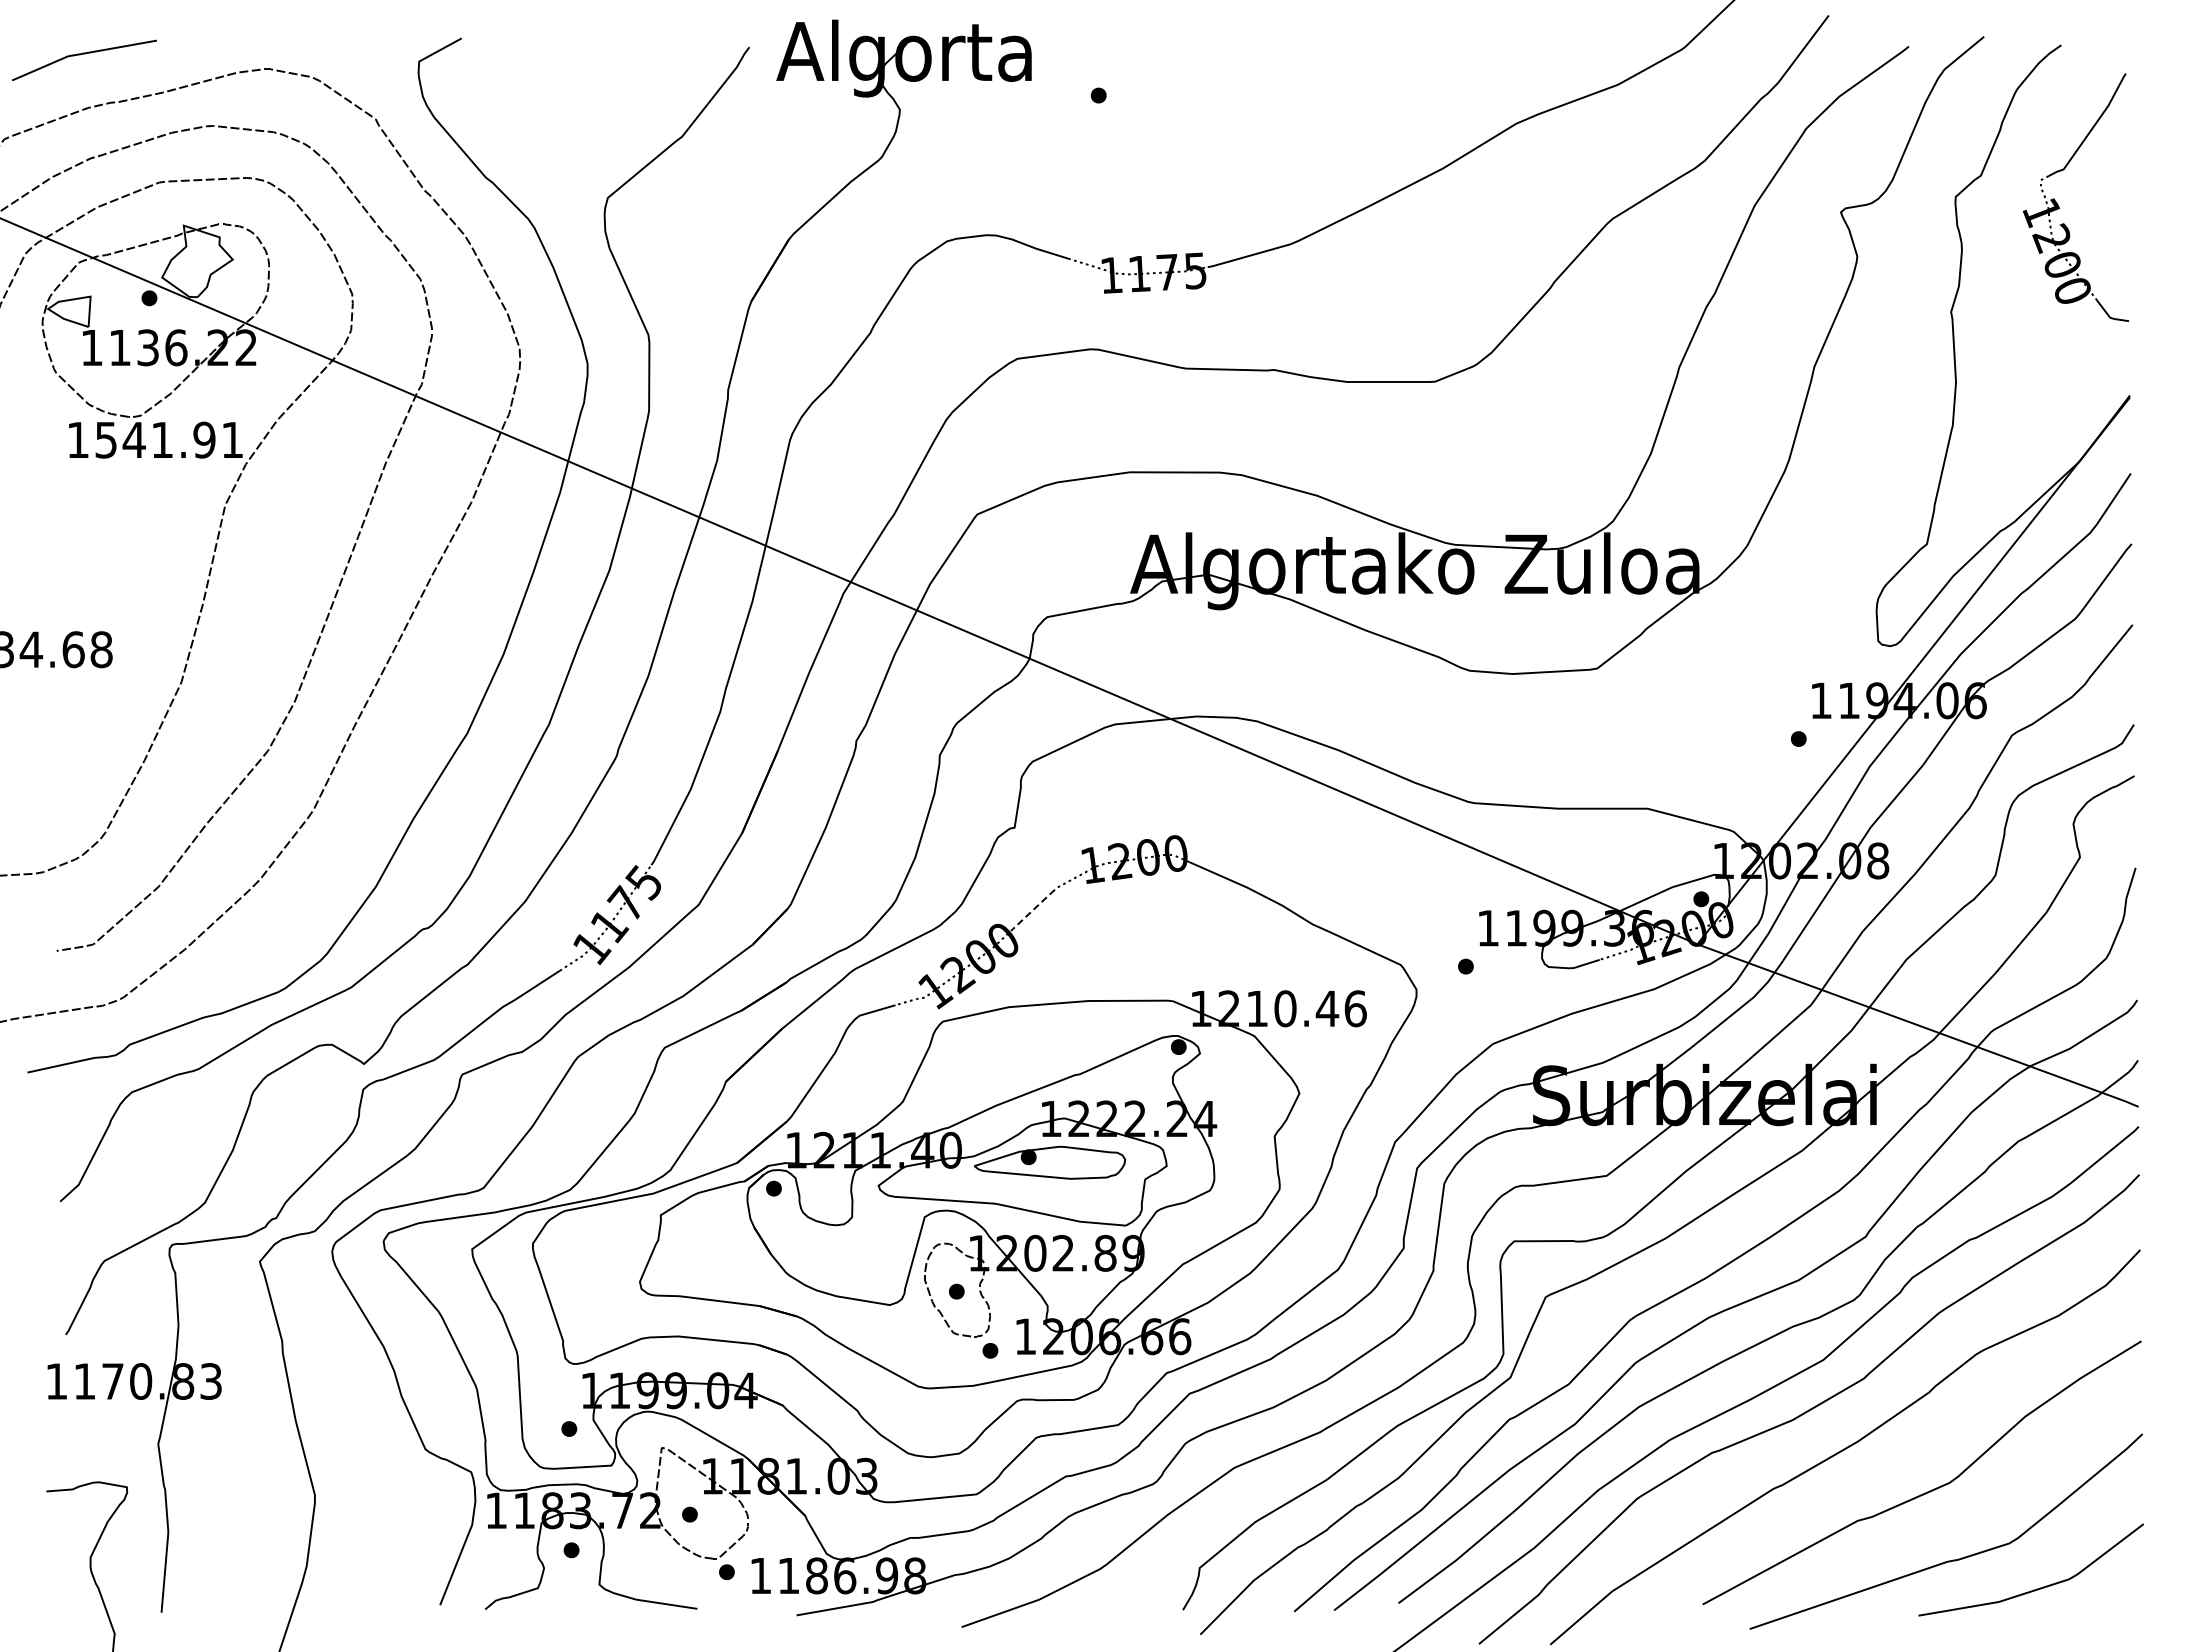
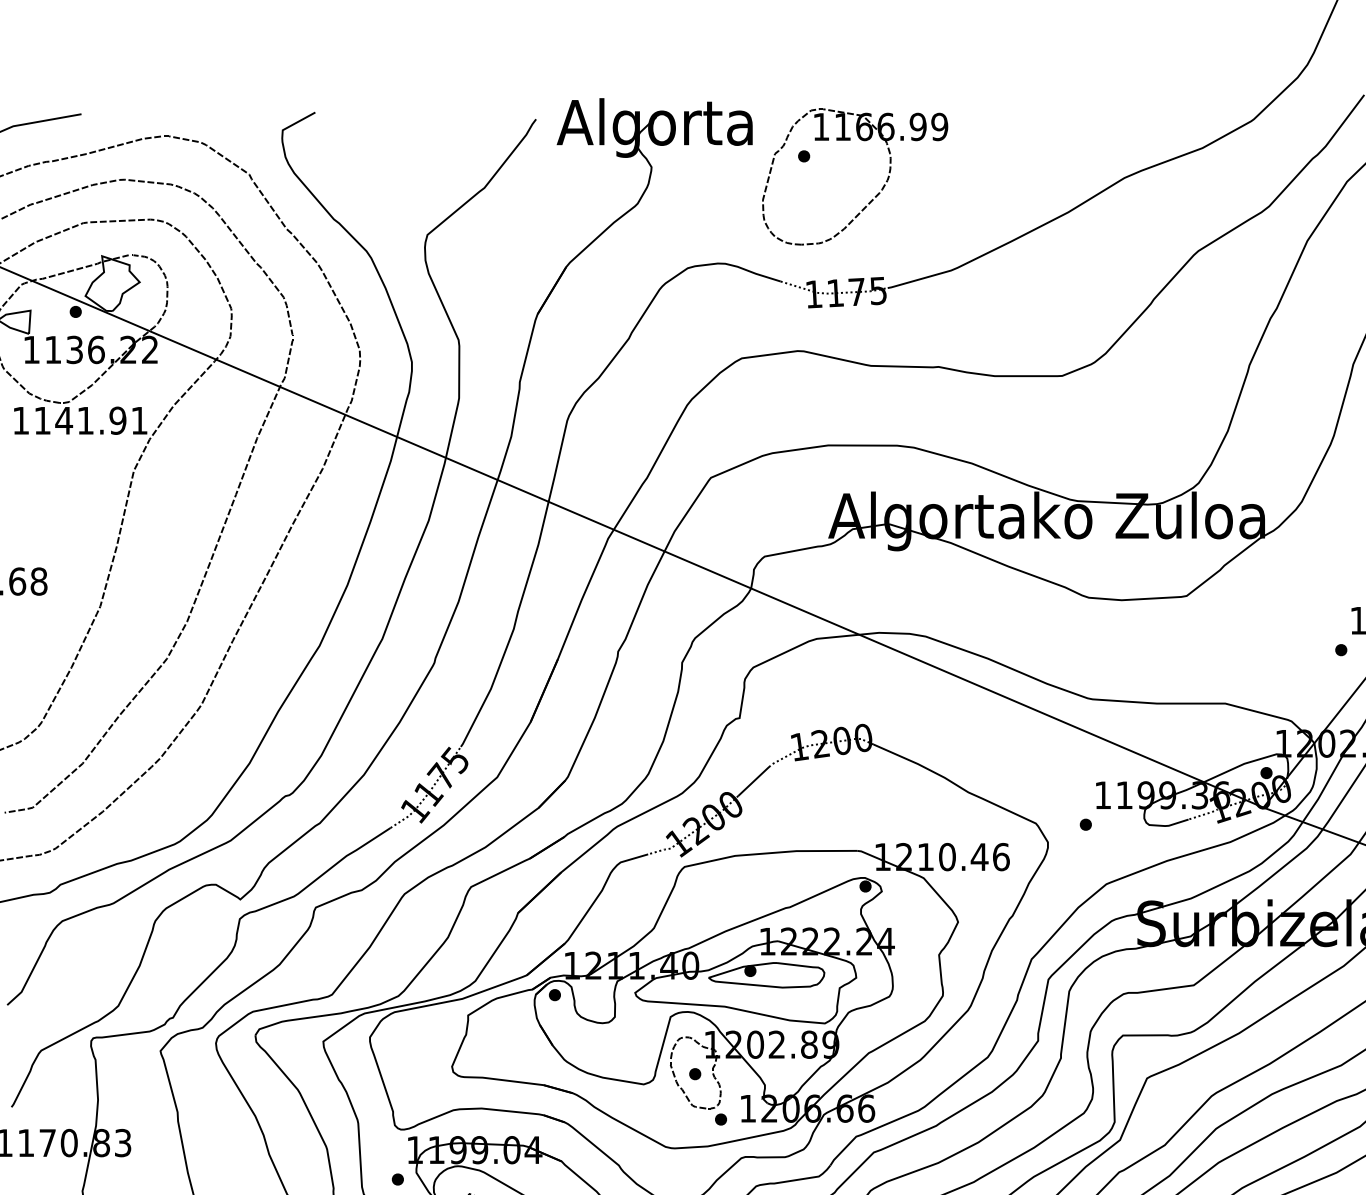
part: (1191, 147) -> (875, 196), added
text: (105, 440) -> (42, 421), 1541.91 -> 1141.91
line: (1034, 908) -> (754, 780), dashed -> solid

